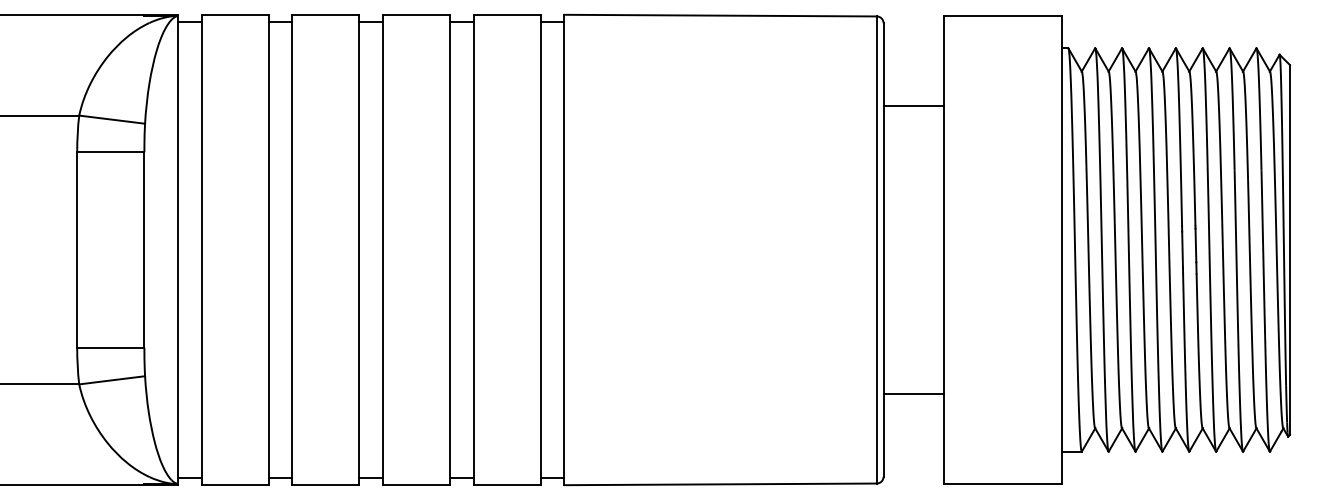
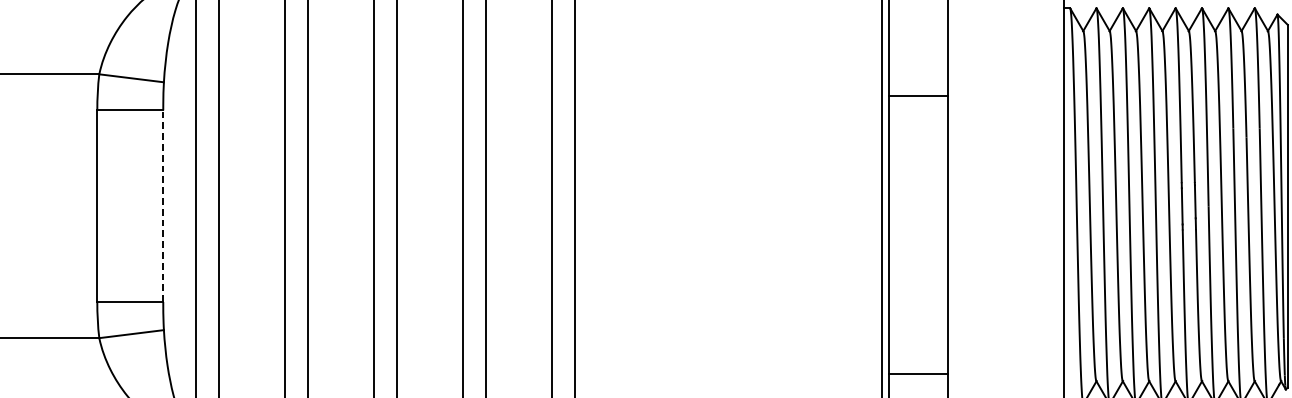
line: (913, 105) -> (918, 95), moved
line: (144, 250) -> (163, 206), solid -> dashed
line: (913, 394) -> (918, 373), moved

